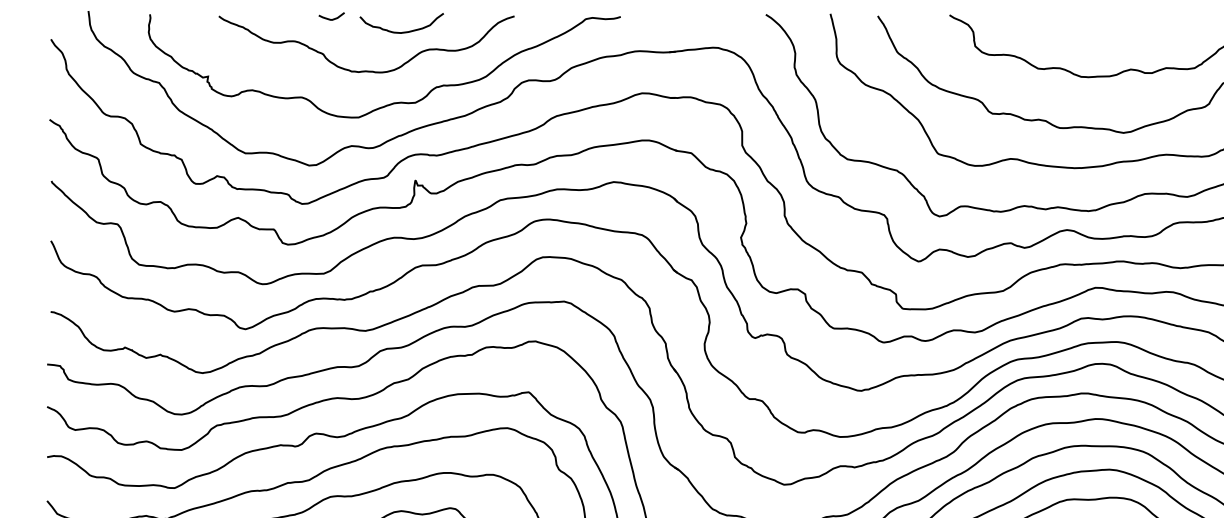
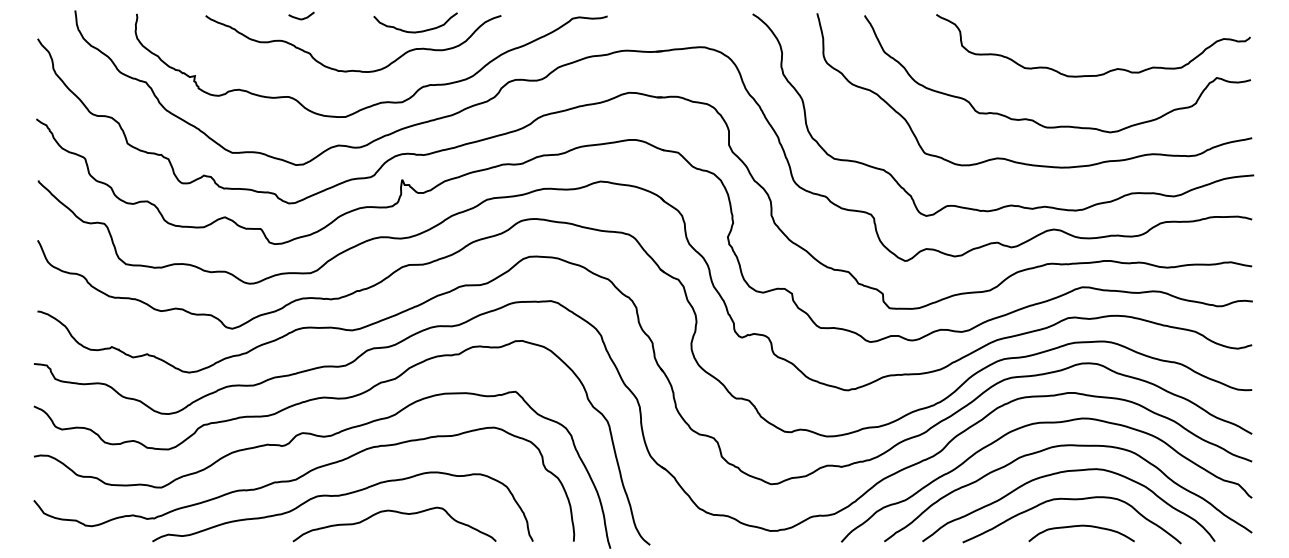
curve: (331, 19) -> (301, 18), moved
curve: (401, 32) -> (415, 31), moved

